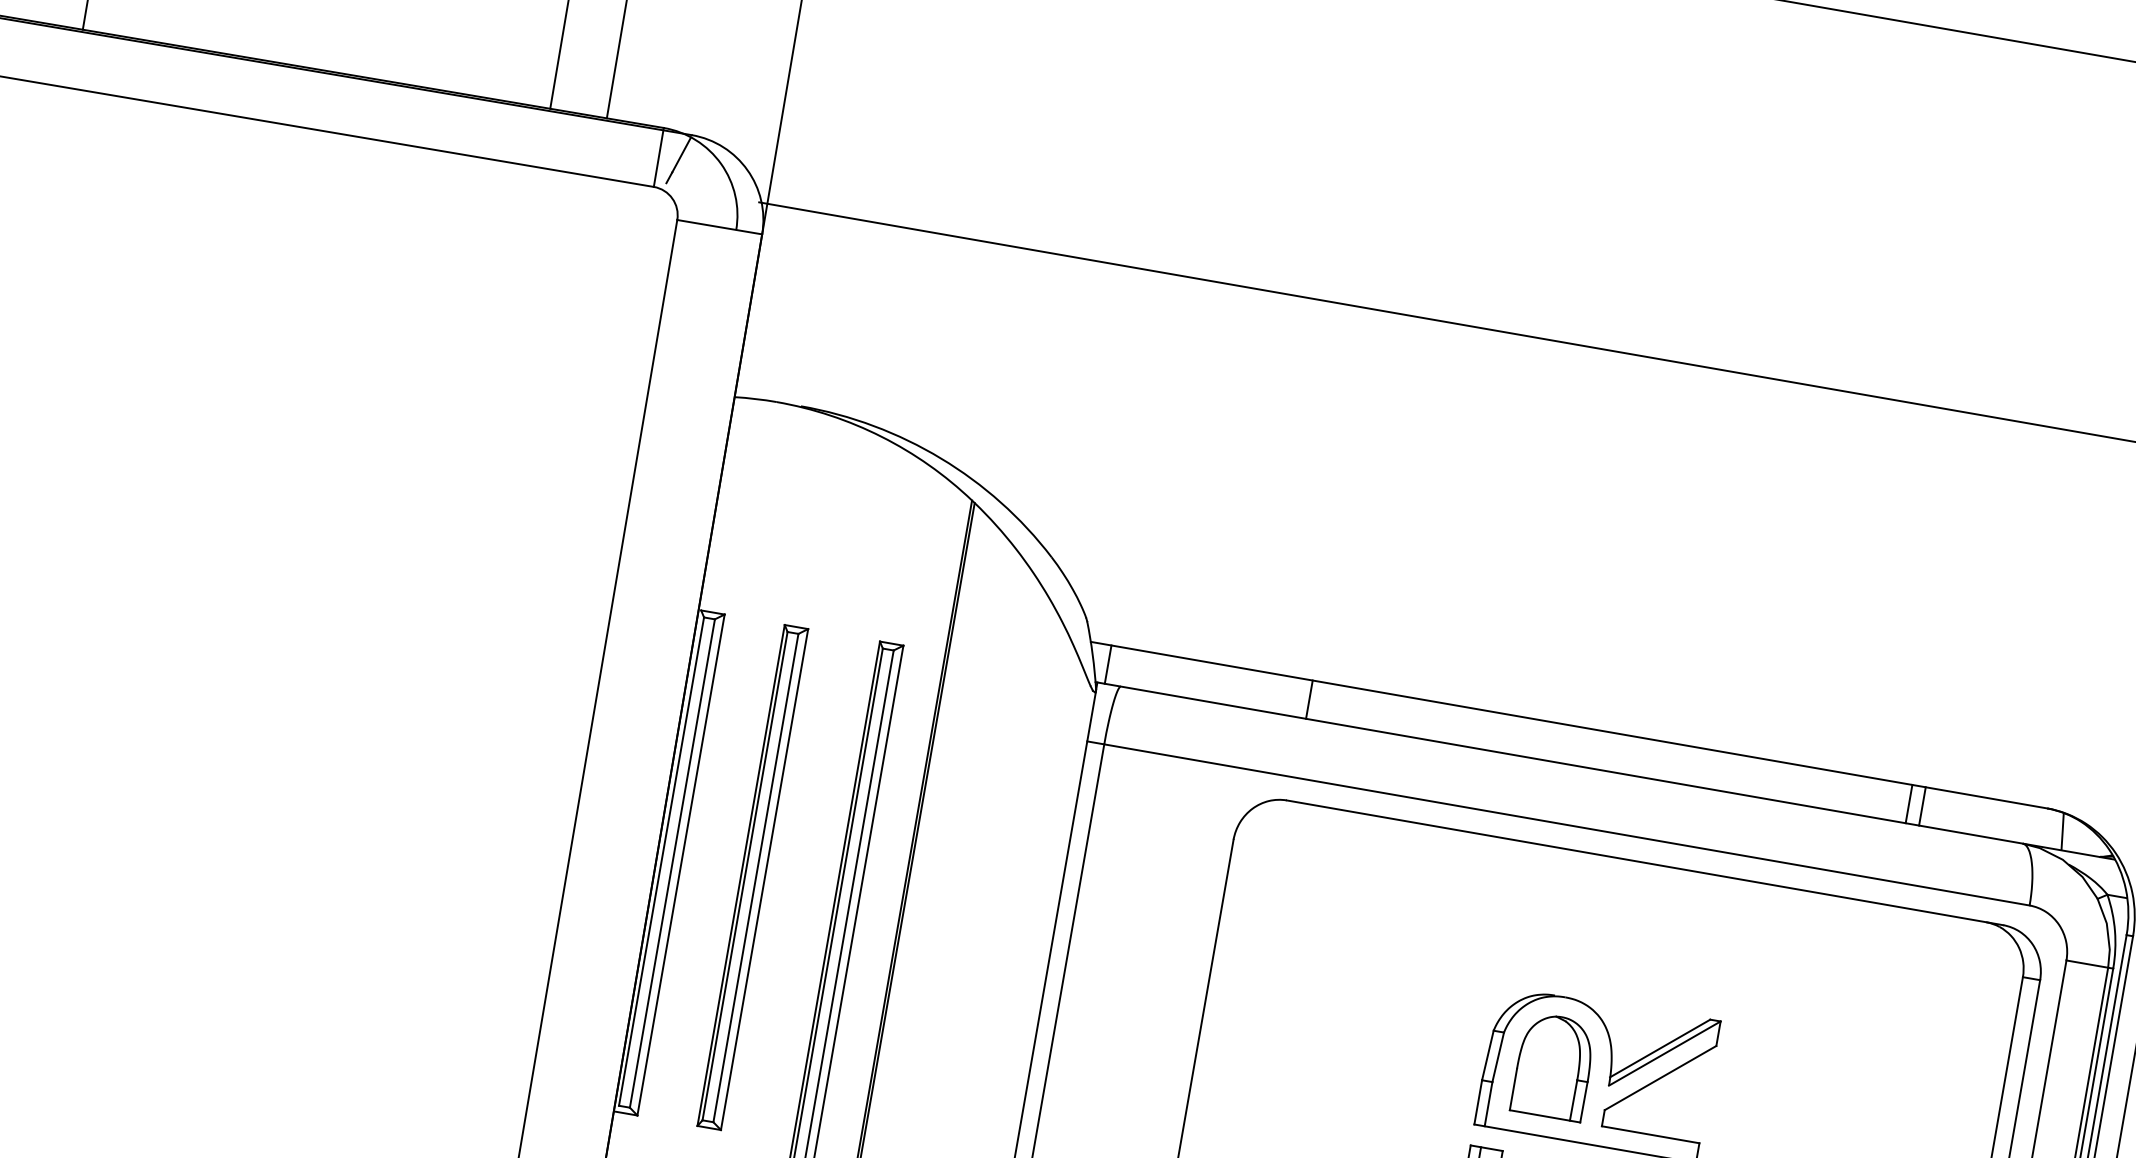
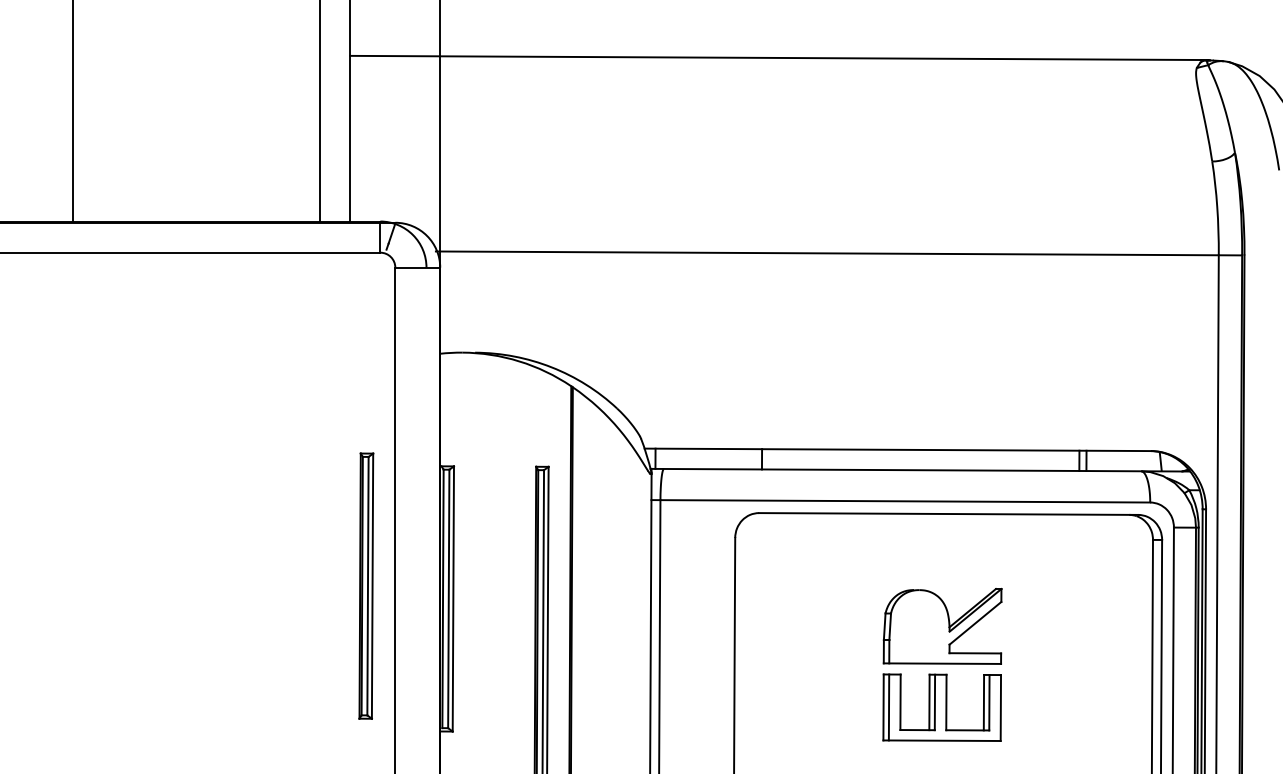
part: (753, 876) -> (366, 585), moved
part: (1553, 1066) -> (919, 626), removed

